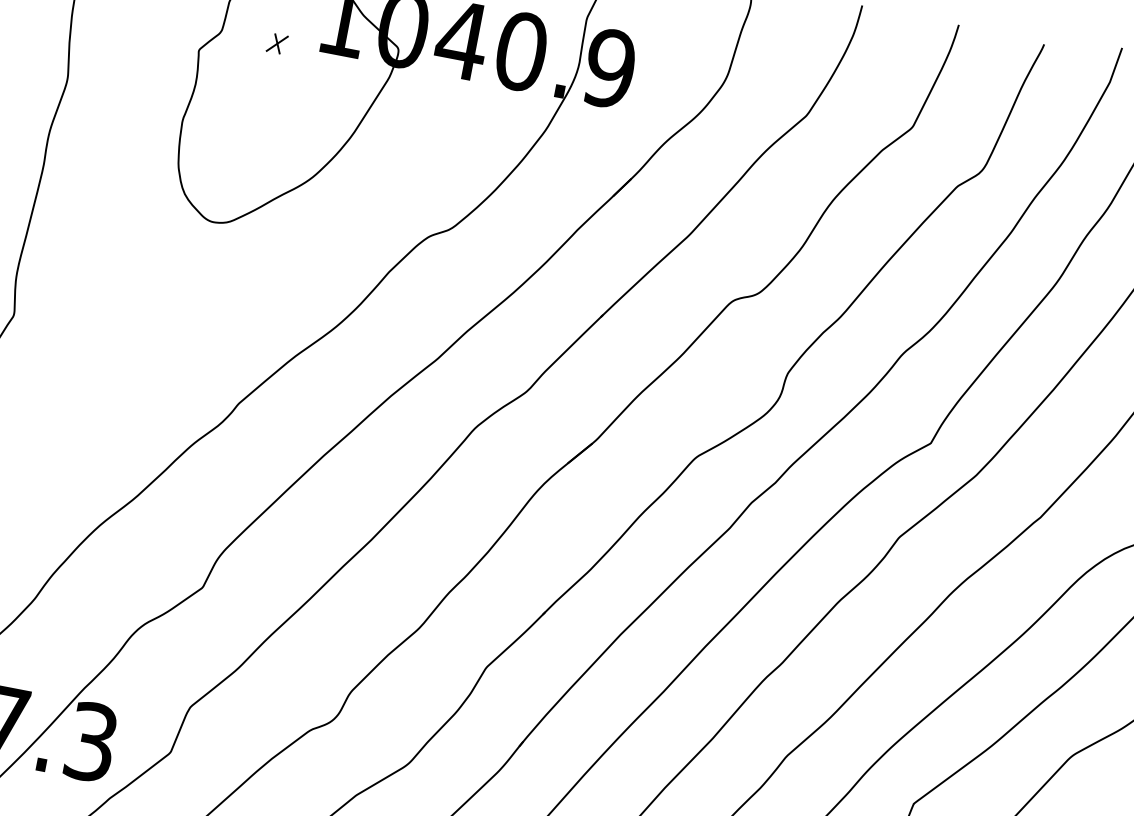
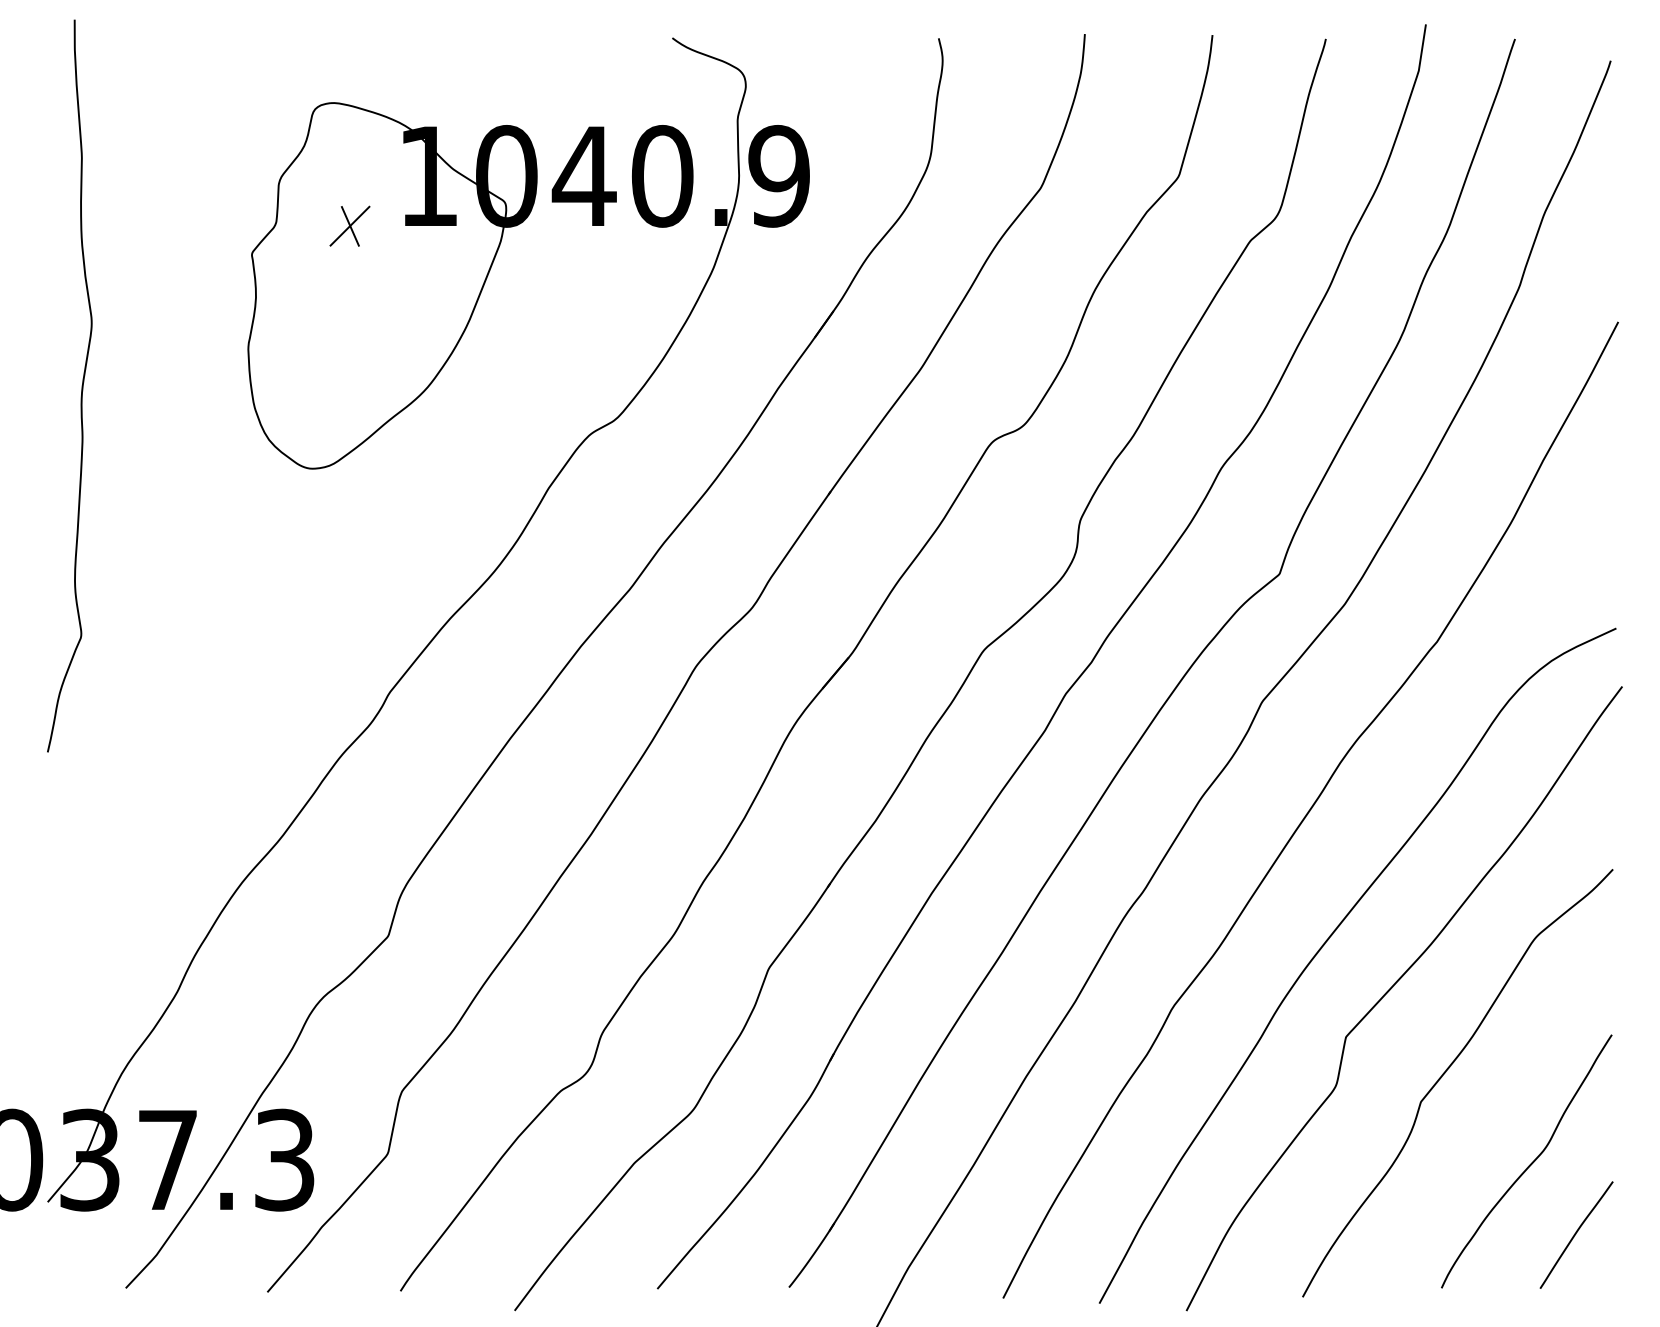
part: (277, 43) -> (349, 225), size x1.67

